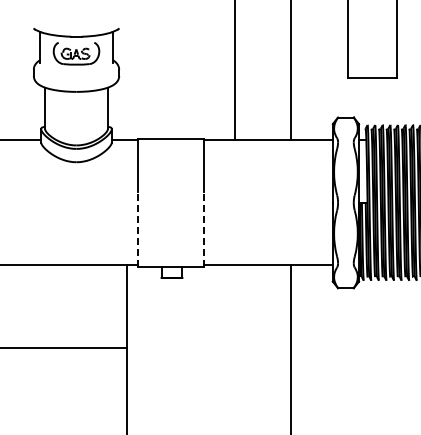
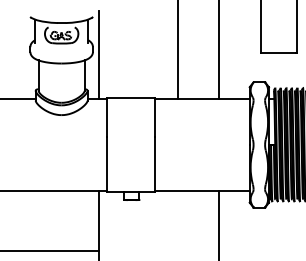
line: (126, 80) -> (98, 55), added
line: (138, 229) -> (107, 164), dashed -> solid
line: (203, 229) -> (154, 164), dashed -> solid

